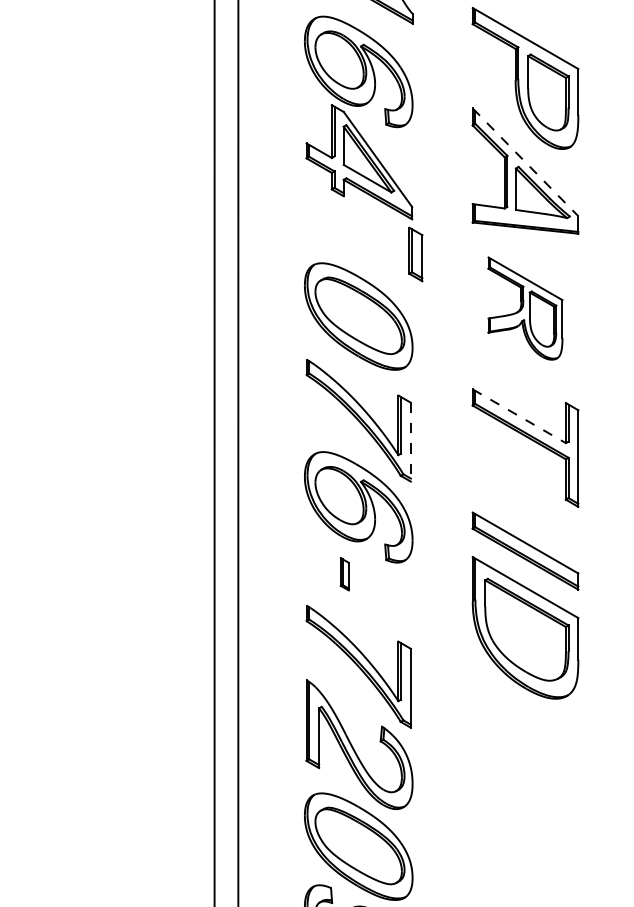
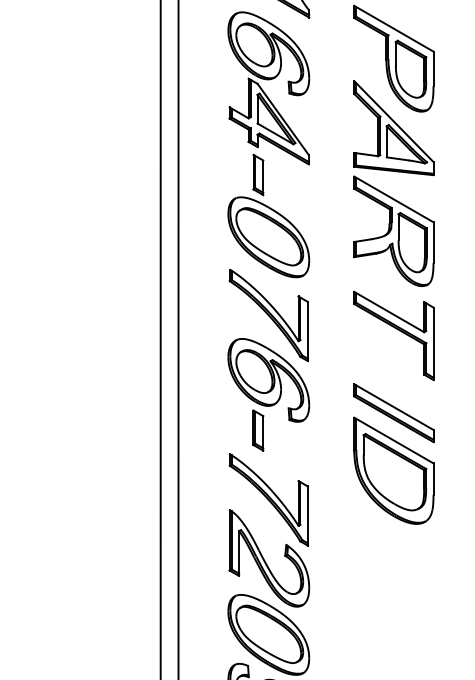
line: (525, 162) -> (393, 121), dashed -> solid
part: (415, 254) -> (258, 175), moved
part: (525, 308) -> (393, 231), size x1.43
line: (519, 416) -> (389, 312), dashed -> solid
line: (410, 442) -> (307, 331), dashed -> solid
part: (344, 574) -> (258, 430), size x1.67

